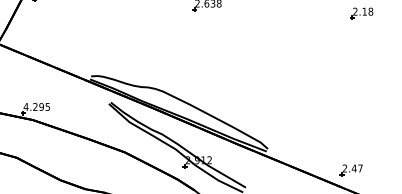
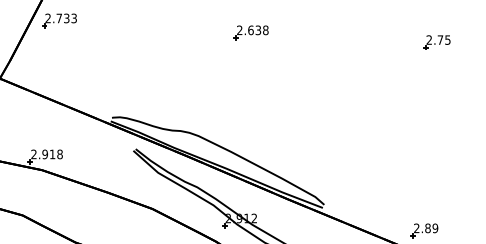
text: (367, 11) -> (443, 39), 2.18 -> 2.75
text: (36, 107) -> (46, 154), 4.295 -> 2.918
text: (357, 168) -> (431, 228), 2.47 -> 2.89

